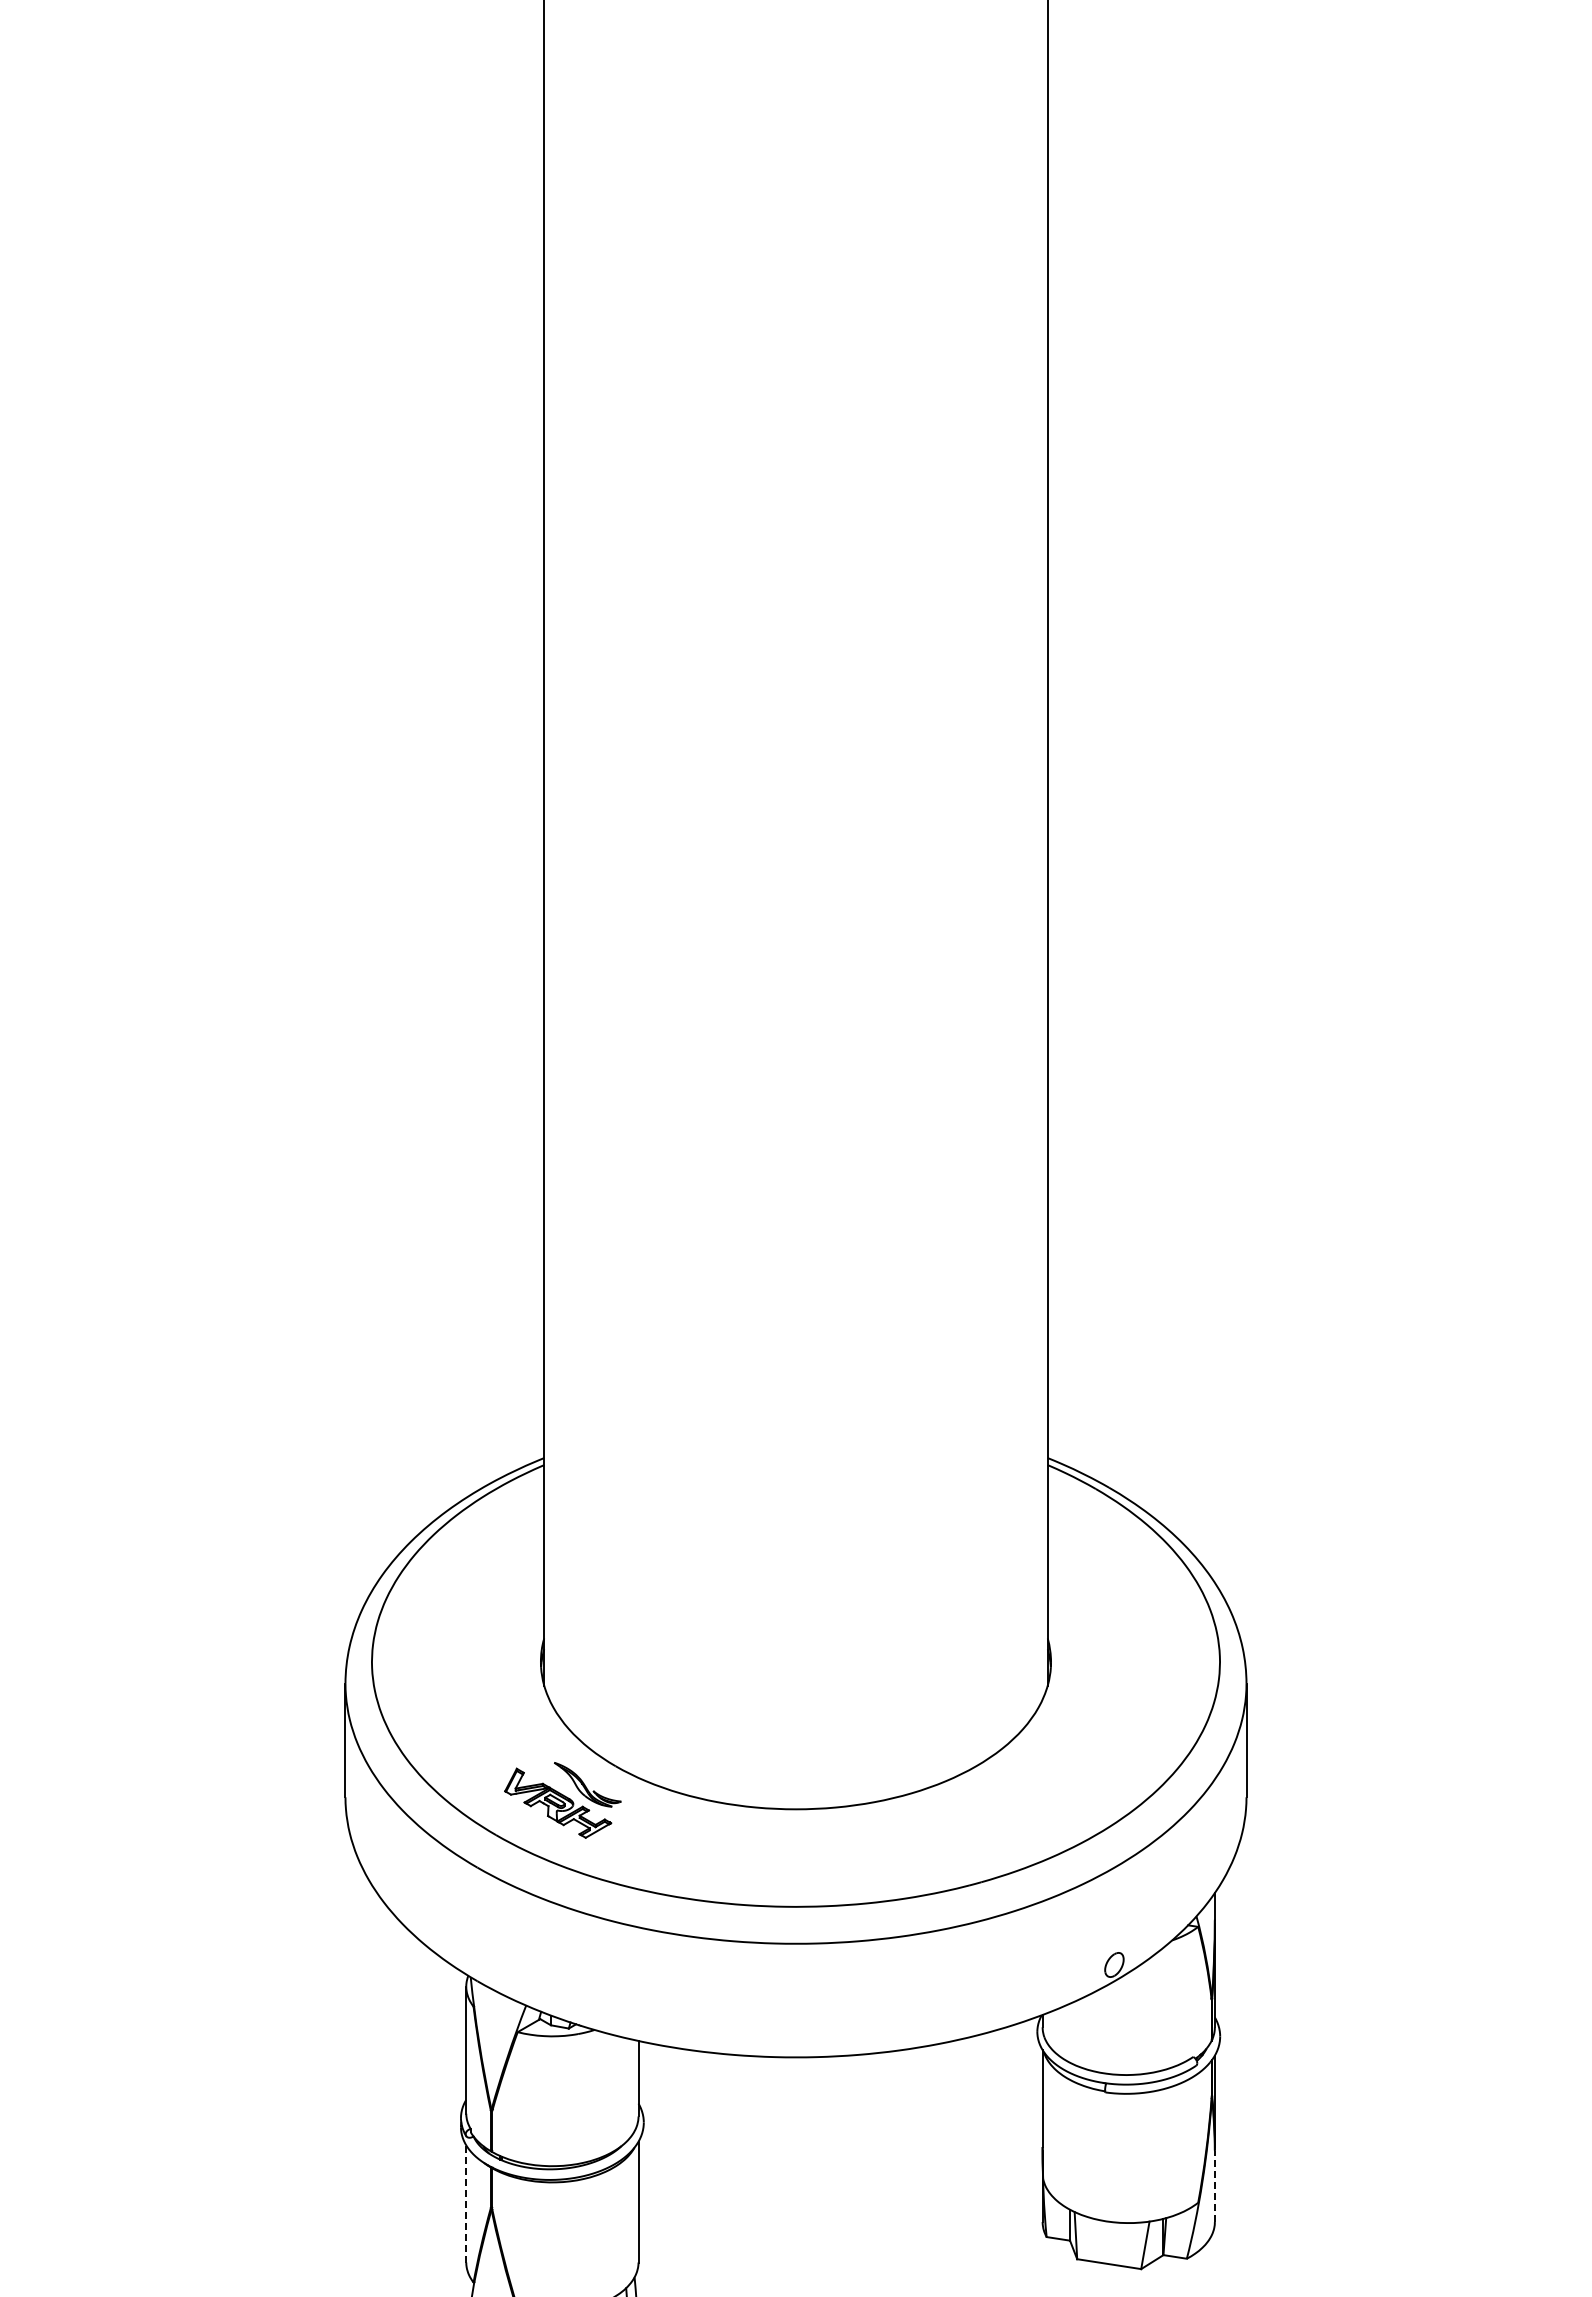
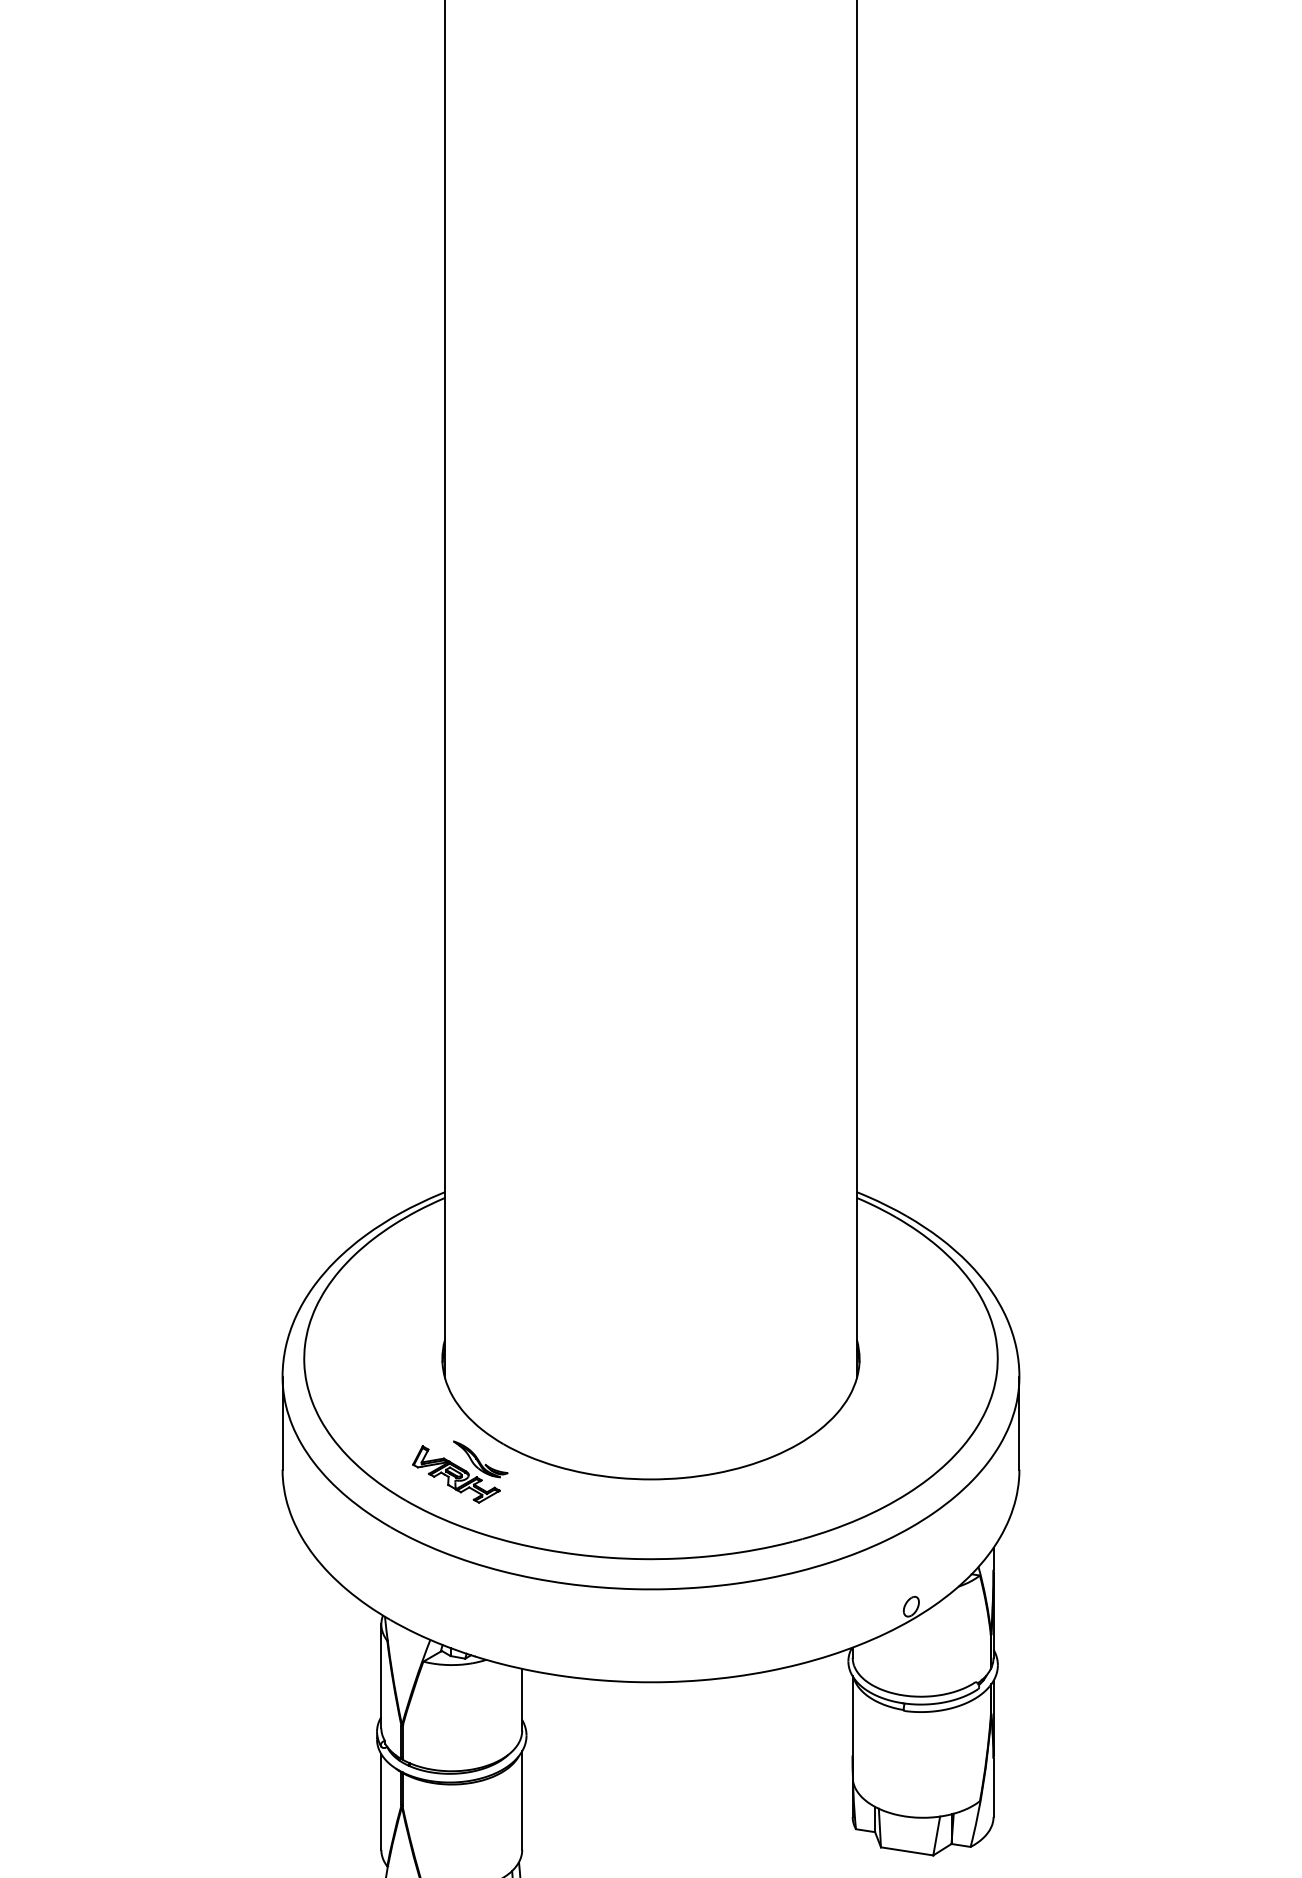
line: (1214, 2186) -> (993, 1787), dashed -> solid
line: (466, 2203) -> (381, 1801), dashed -> solid

